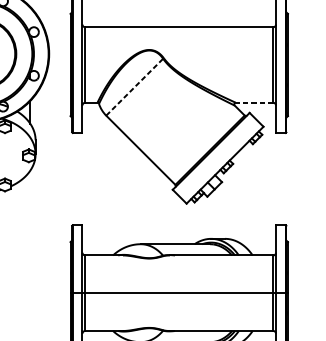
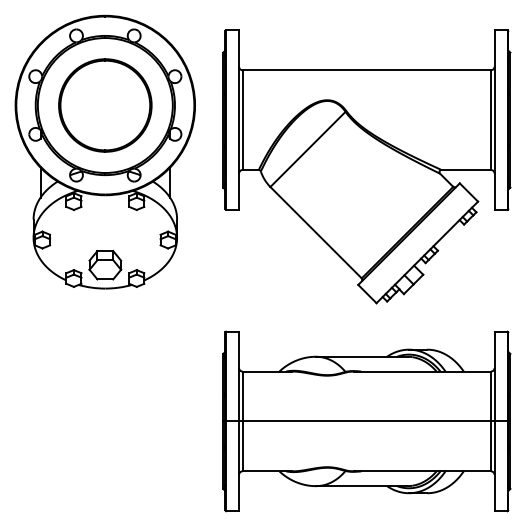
line: (135, 87) -> (308, 149), dashed -> solid
line: (254, 103) -> (466, 170), dashed -> solid

